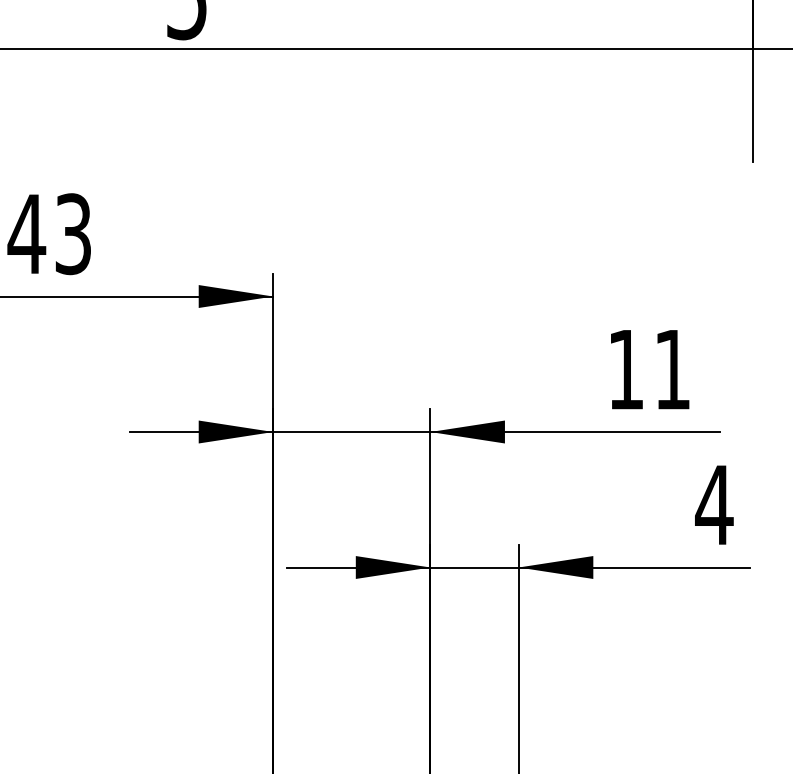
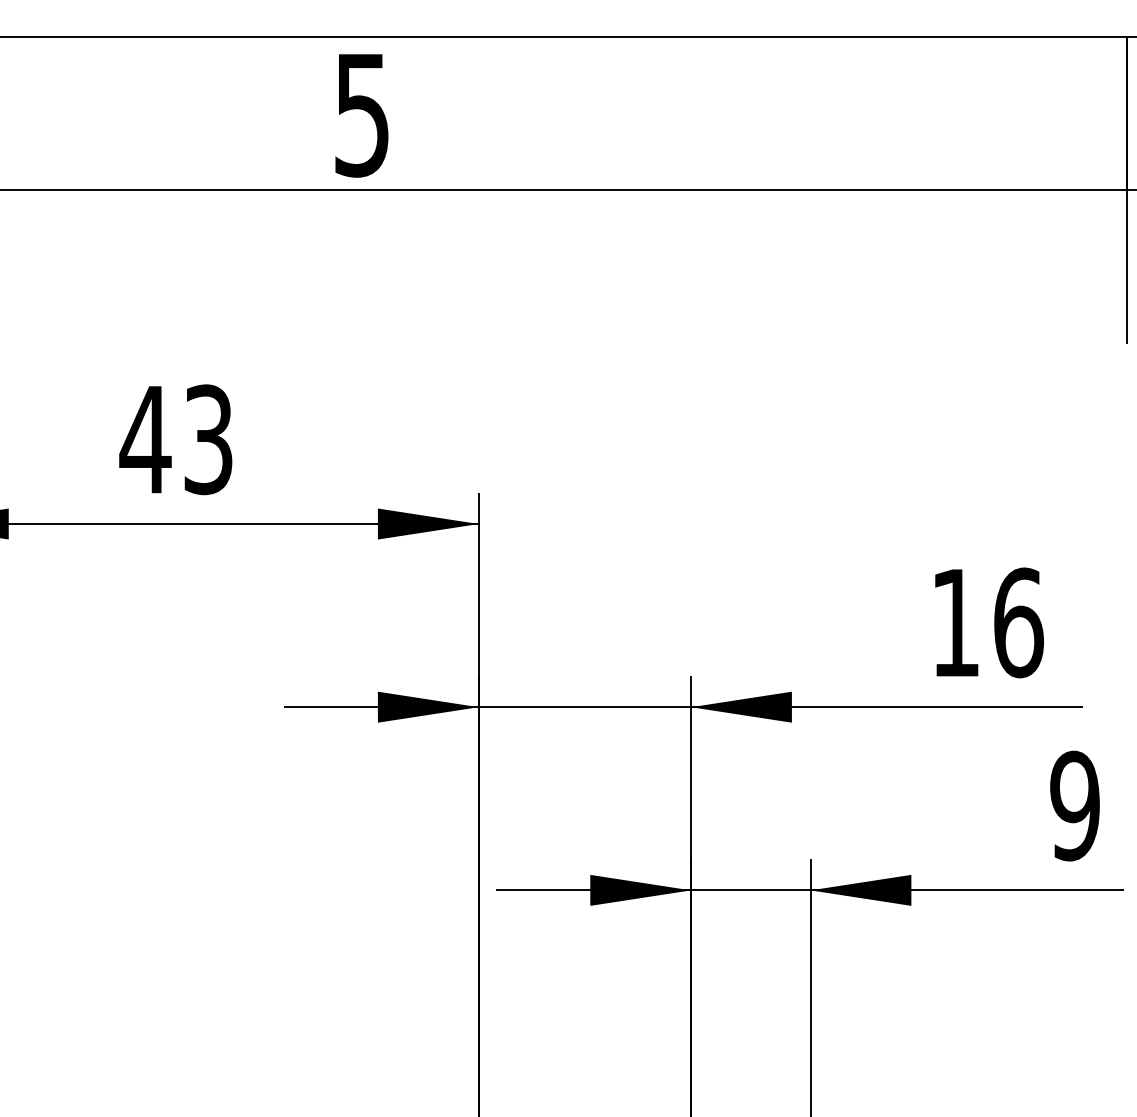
text: (672, 369) -> (1018, 622), 11 -> 16
text: (713, 504) -> (1074, 805), 4 -> 9

